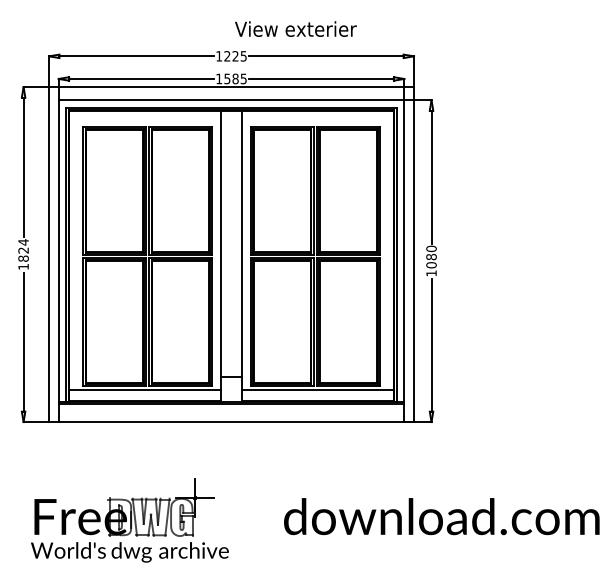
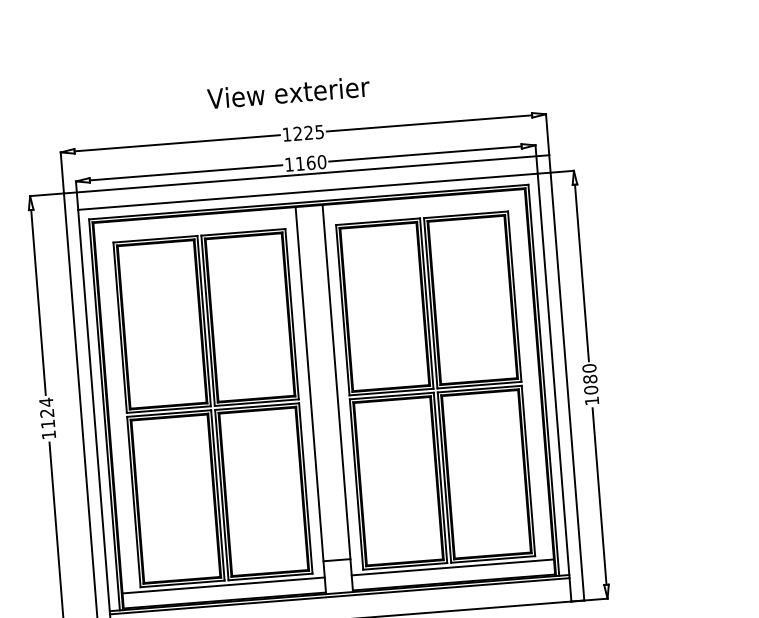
text: (295, 28) -> (288, 91), moved
text: (235, 78) -> (310, 162), 1585 -> 1160
text: (23, 258) -> (47, 423), 1824 -> 1124

